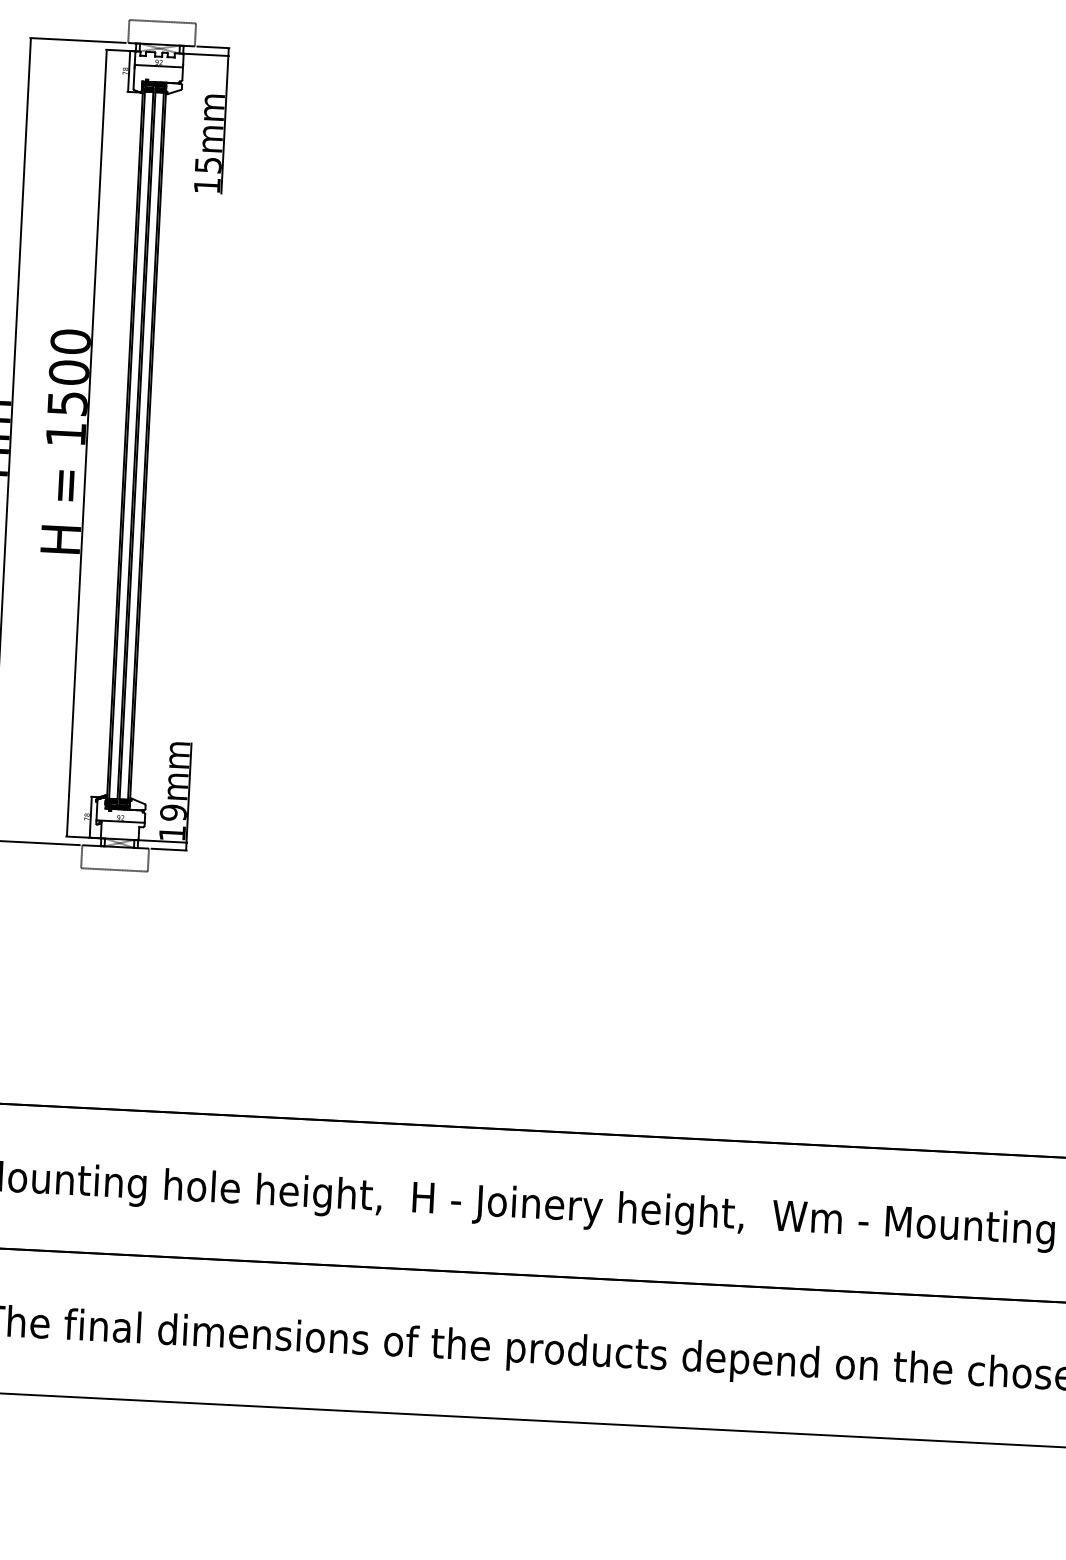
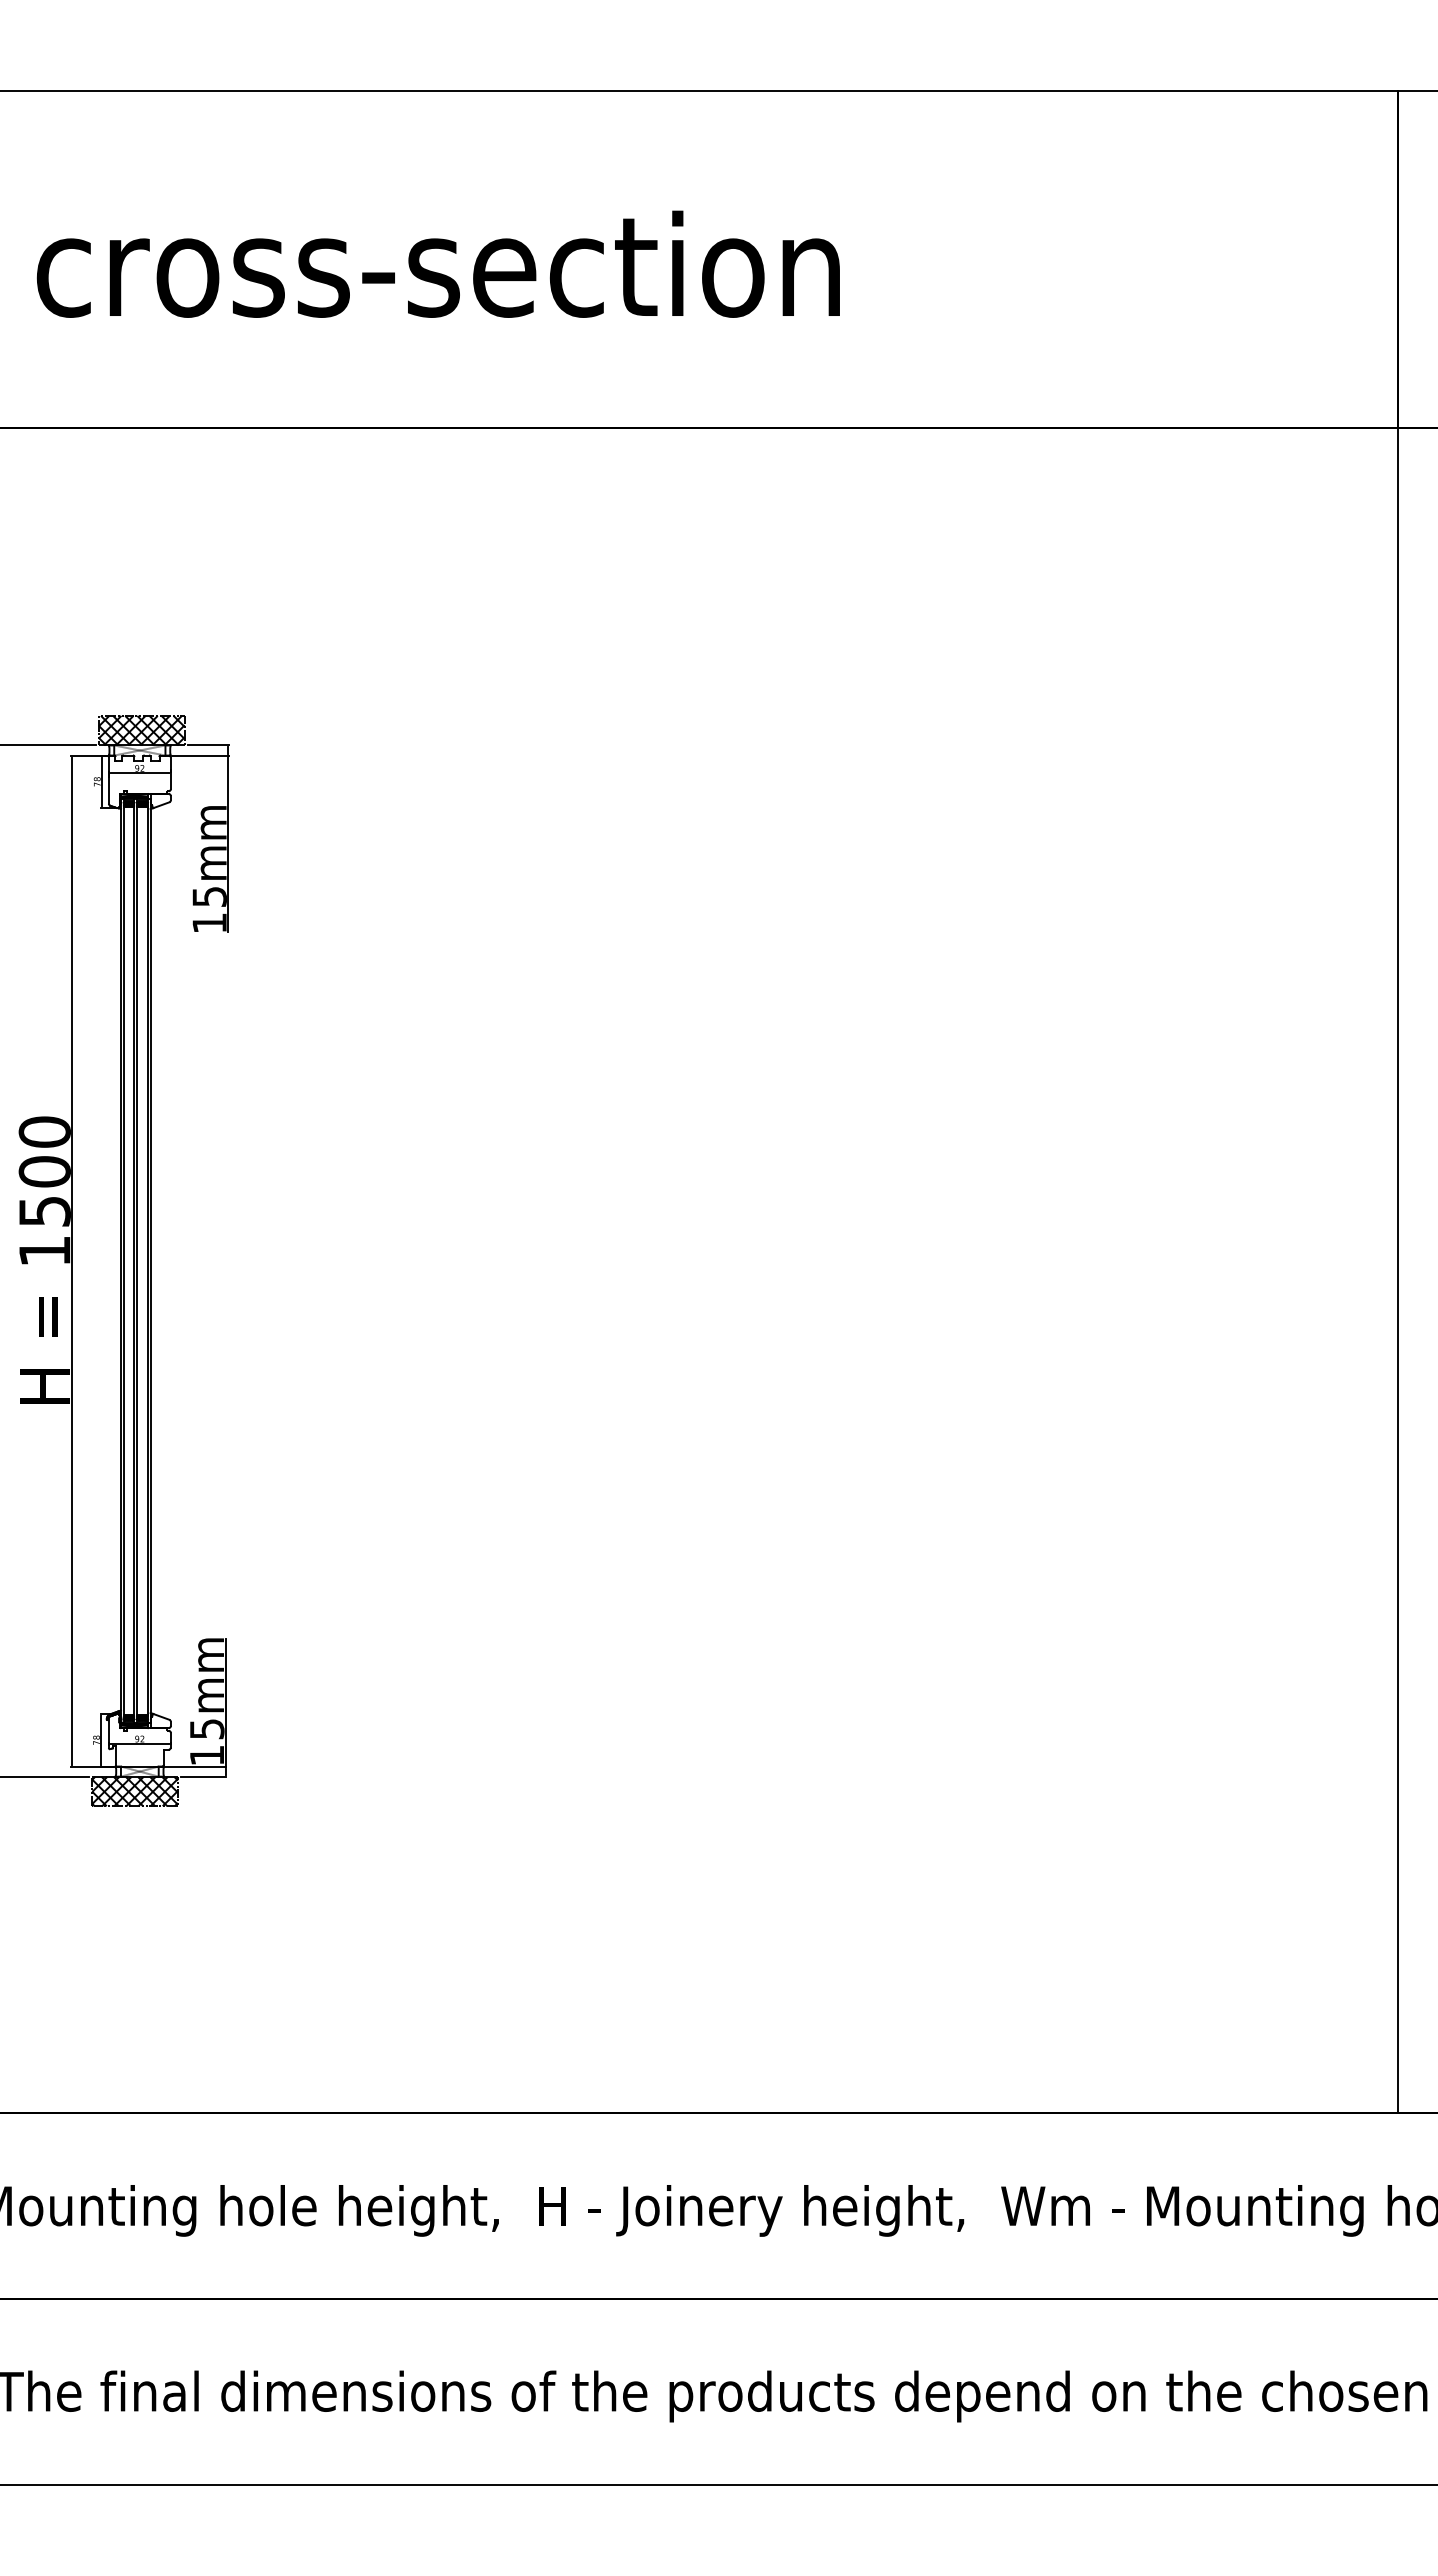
hatch: (161, 33) -> (141, 730), added
text: (173, 812) -> (206, 1728), 19mm -> 15mm
hatch: (114, 858) -> (134, 1791), added

